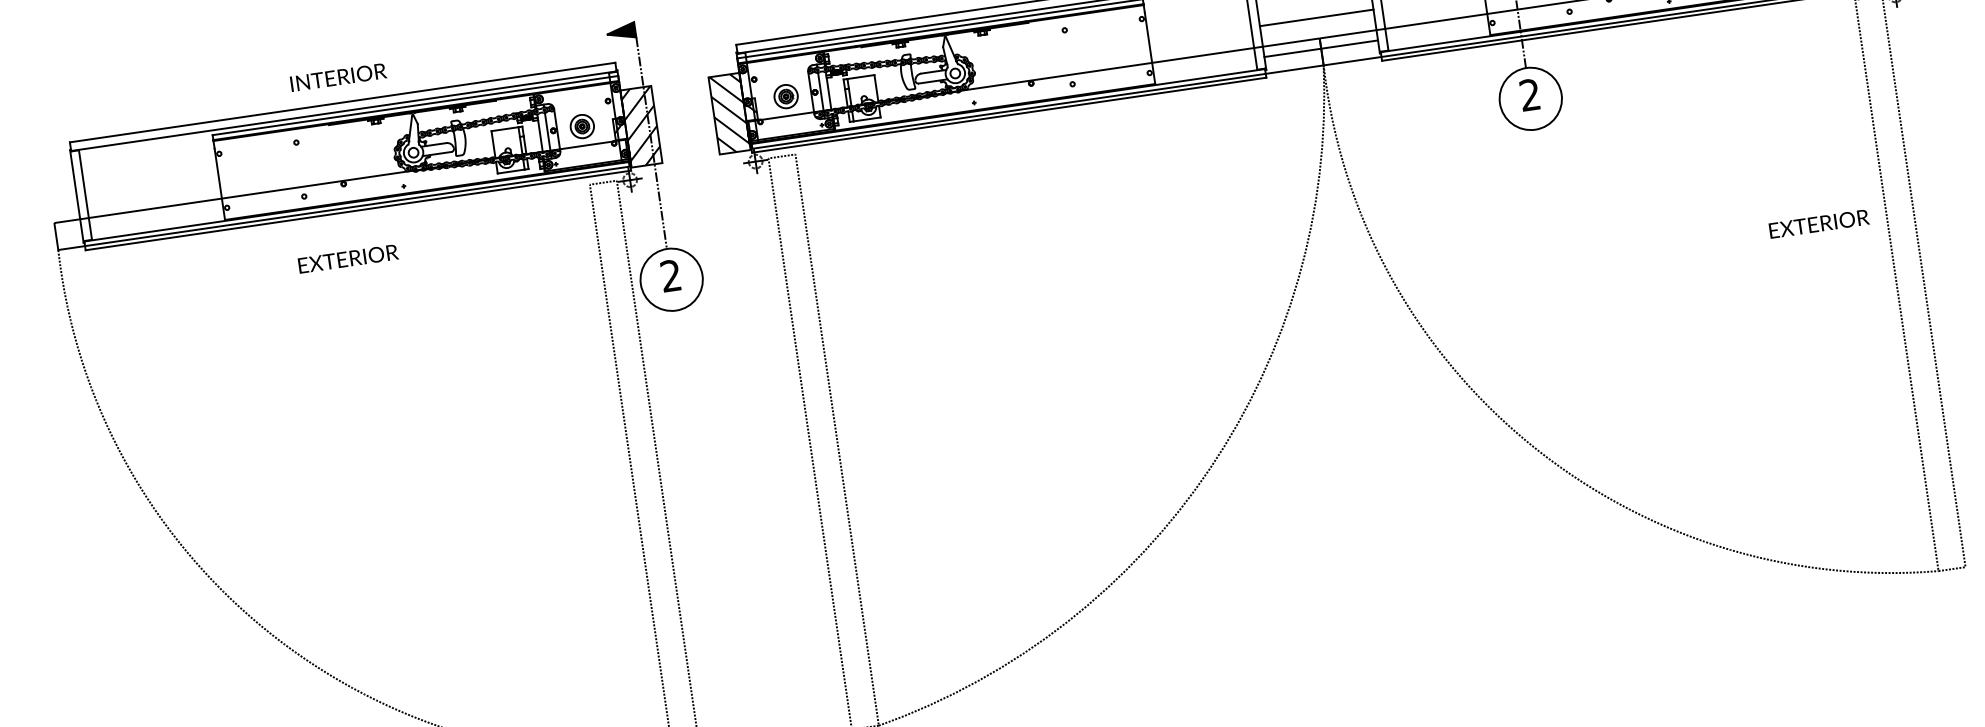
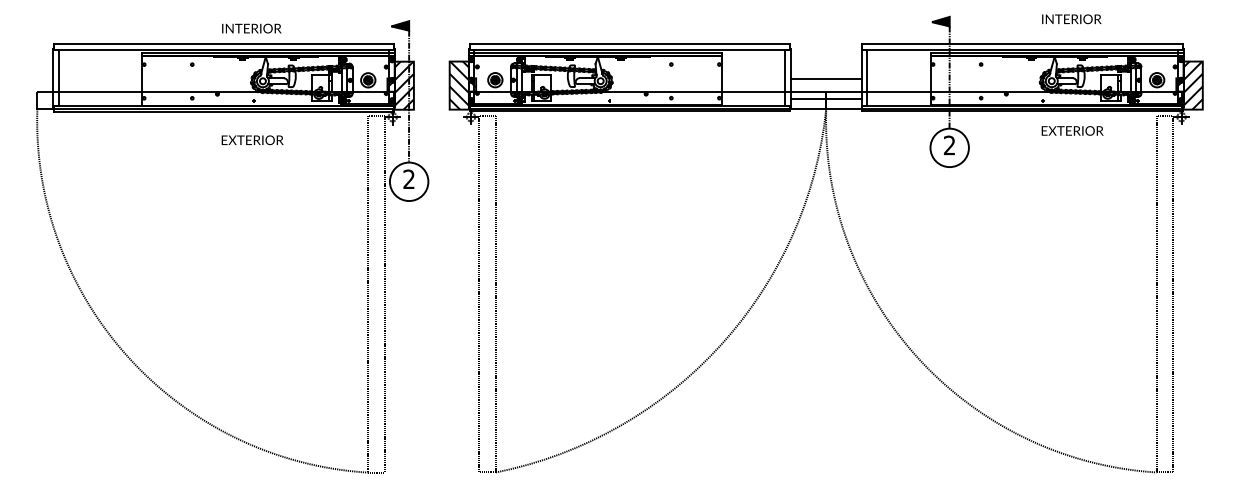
text: (337, 77) -> (251, 28), moved
text: (1818, 223) -> (1072, 130), moved
text: (348, 259) -> (252, 140), moved

